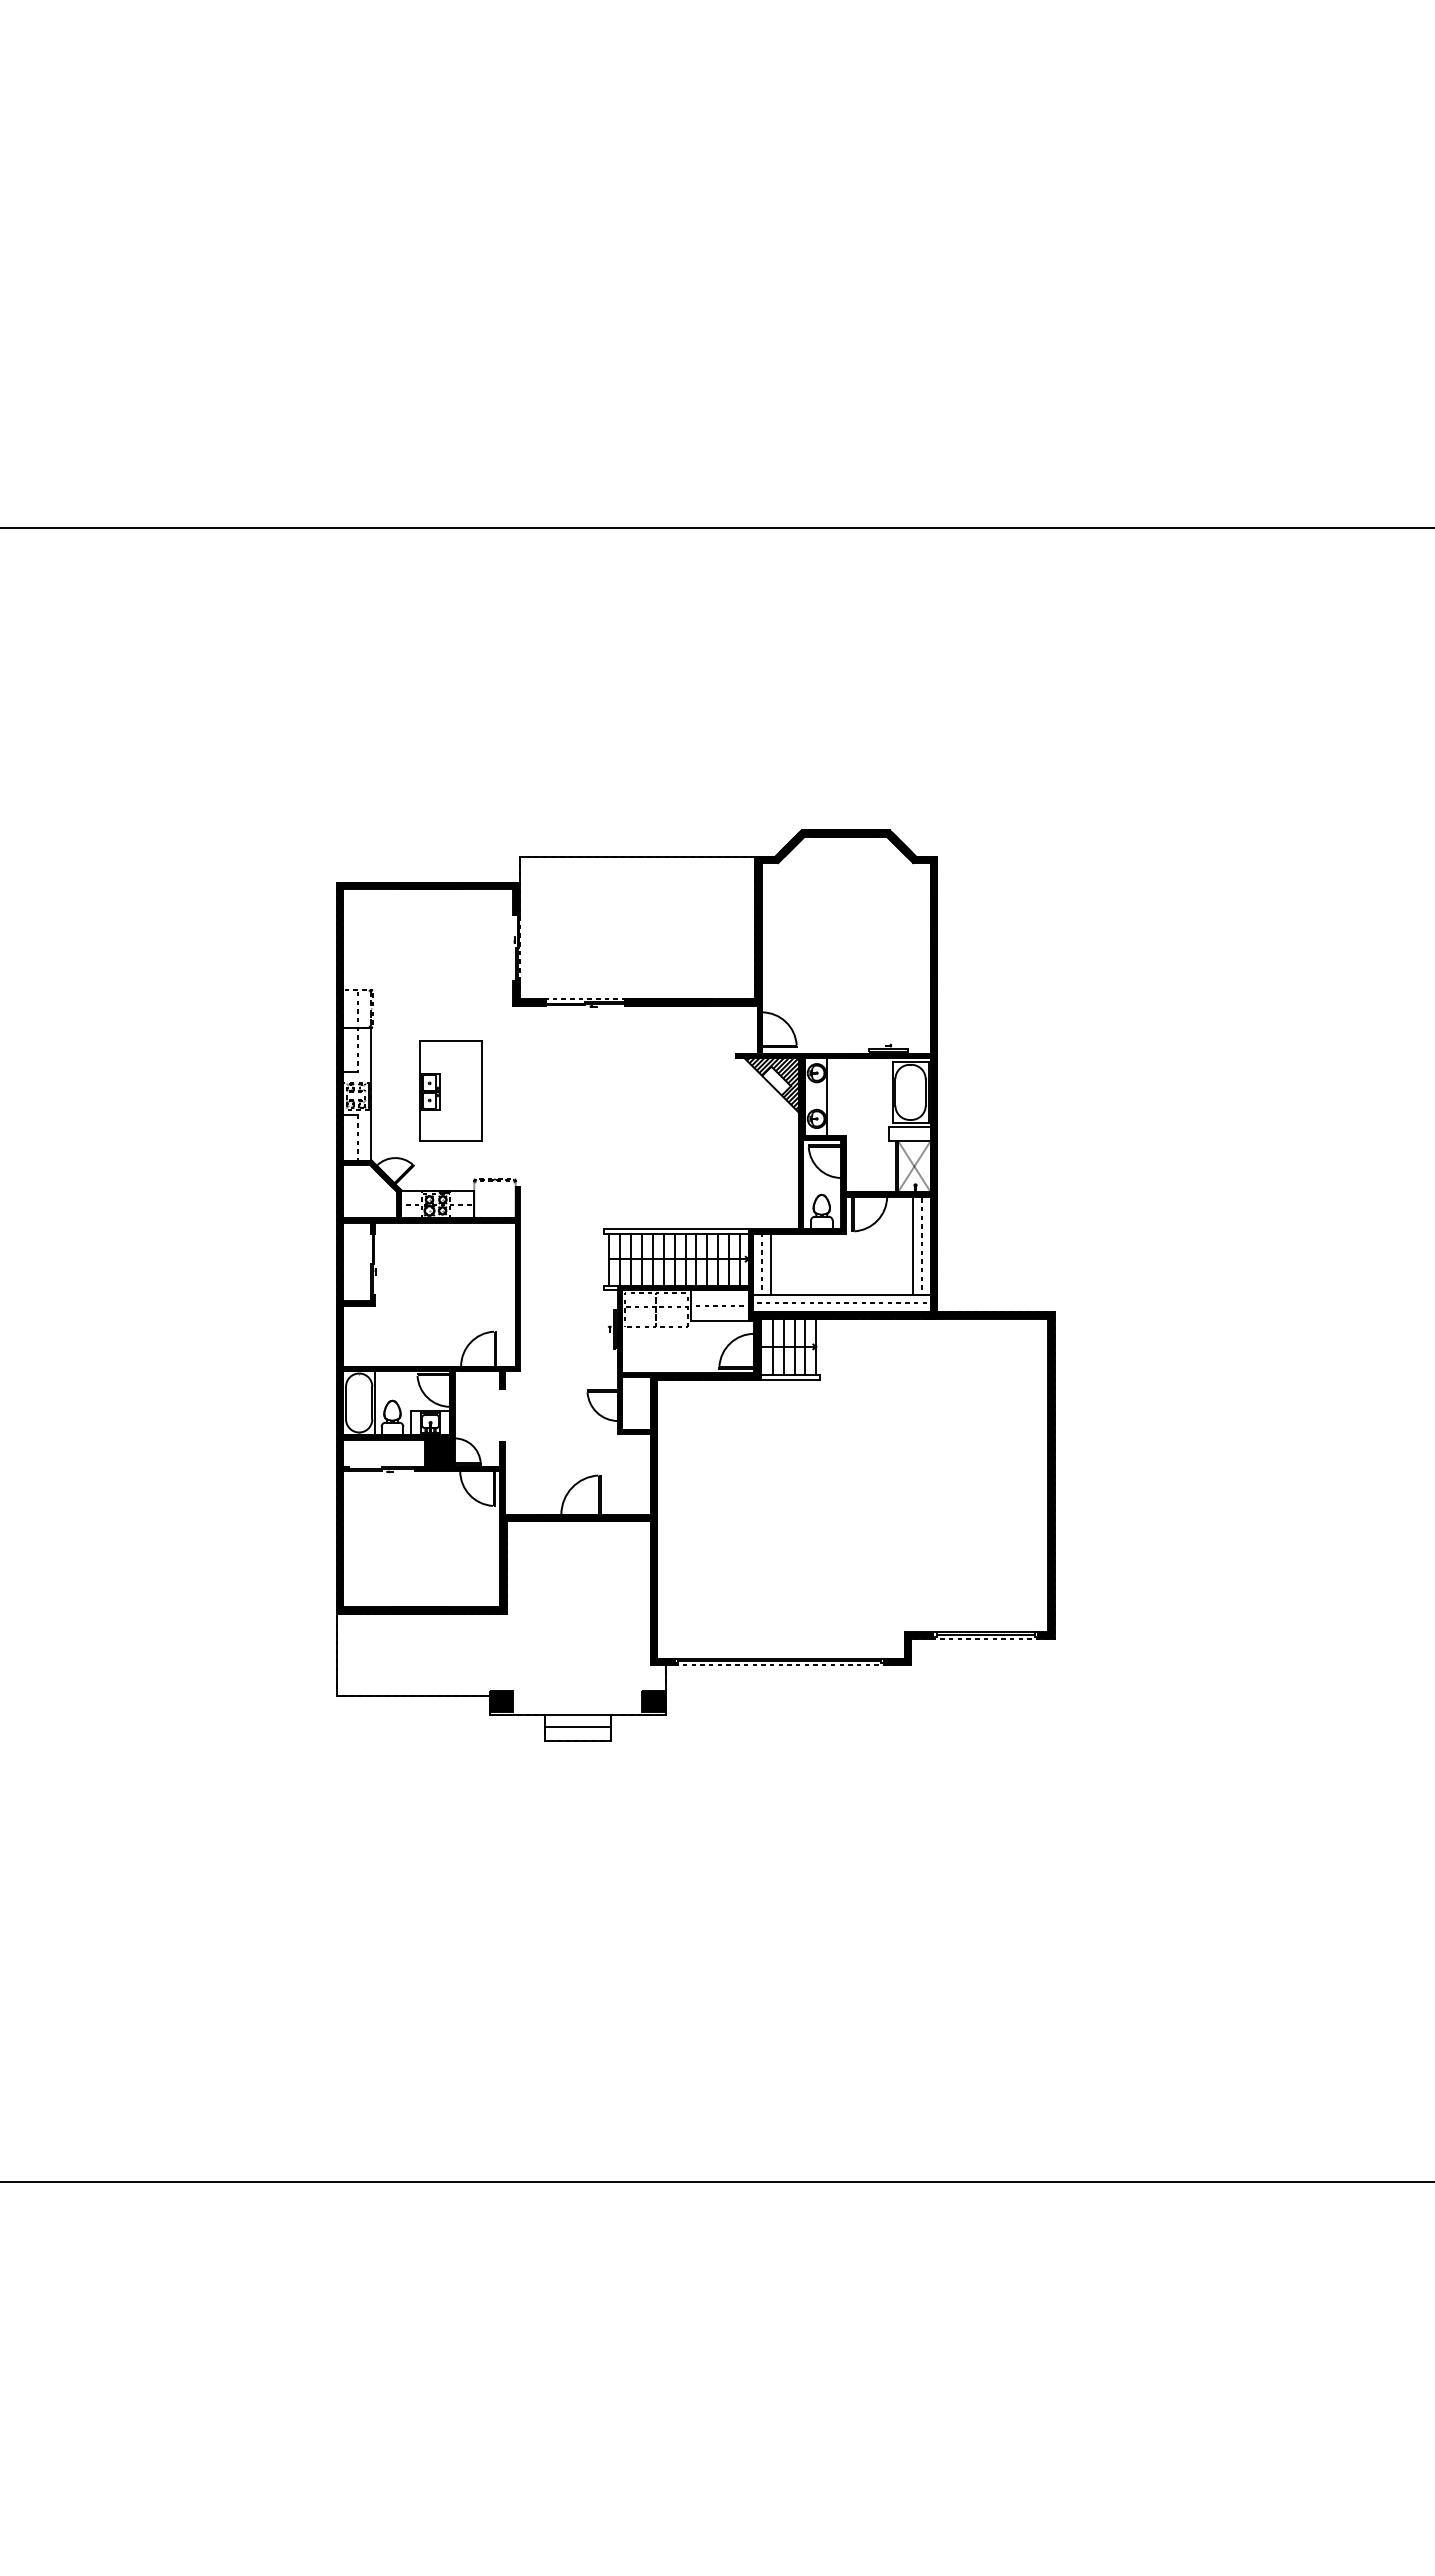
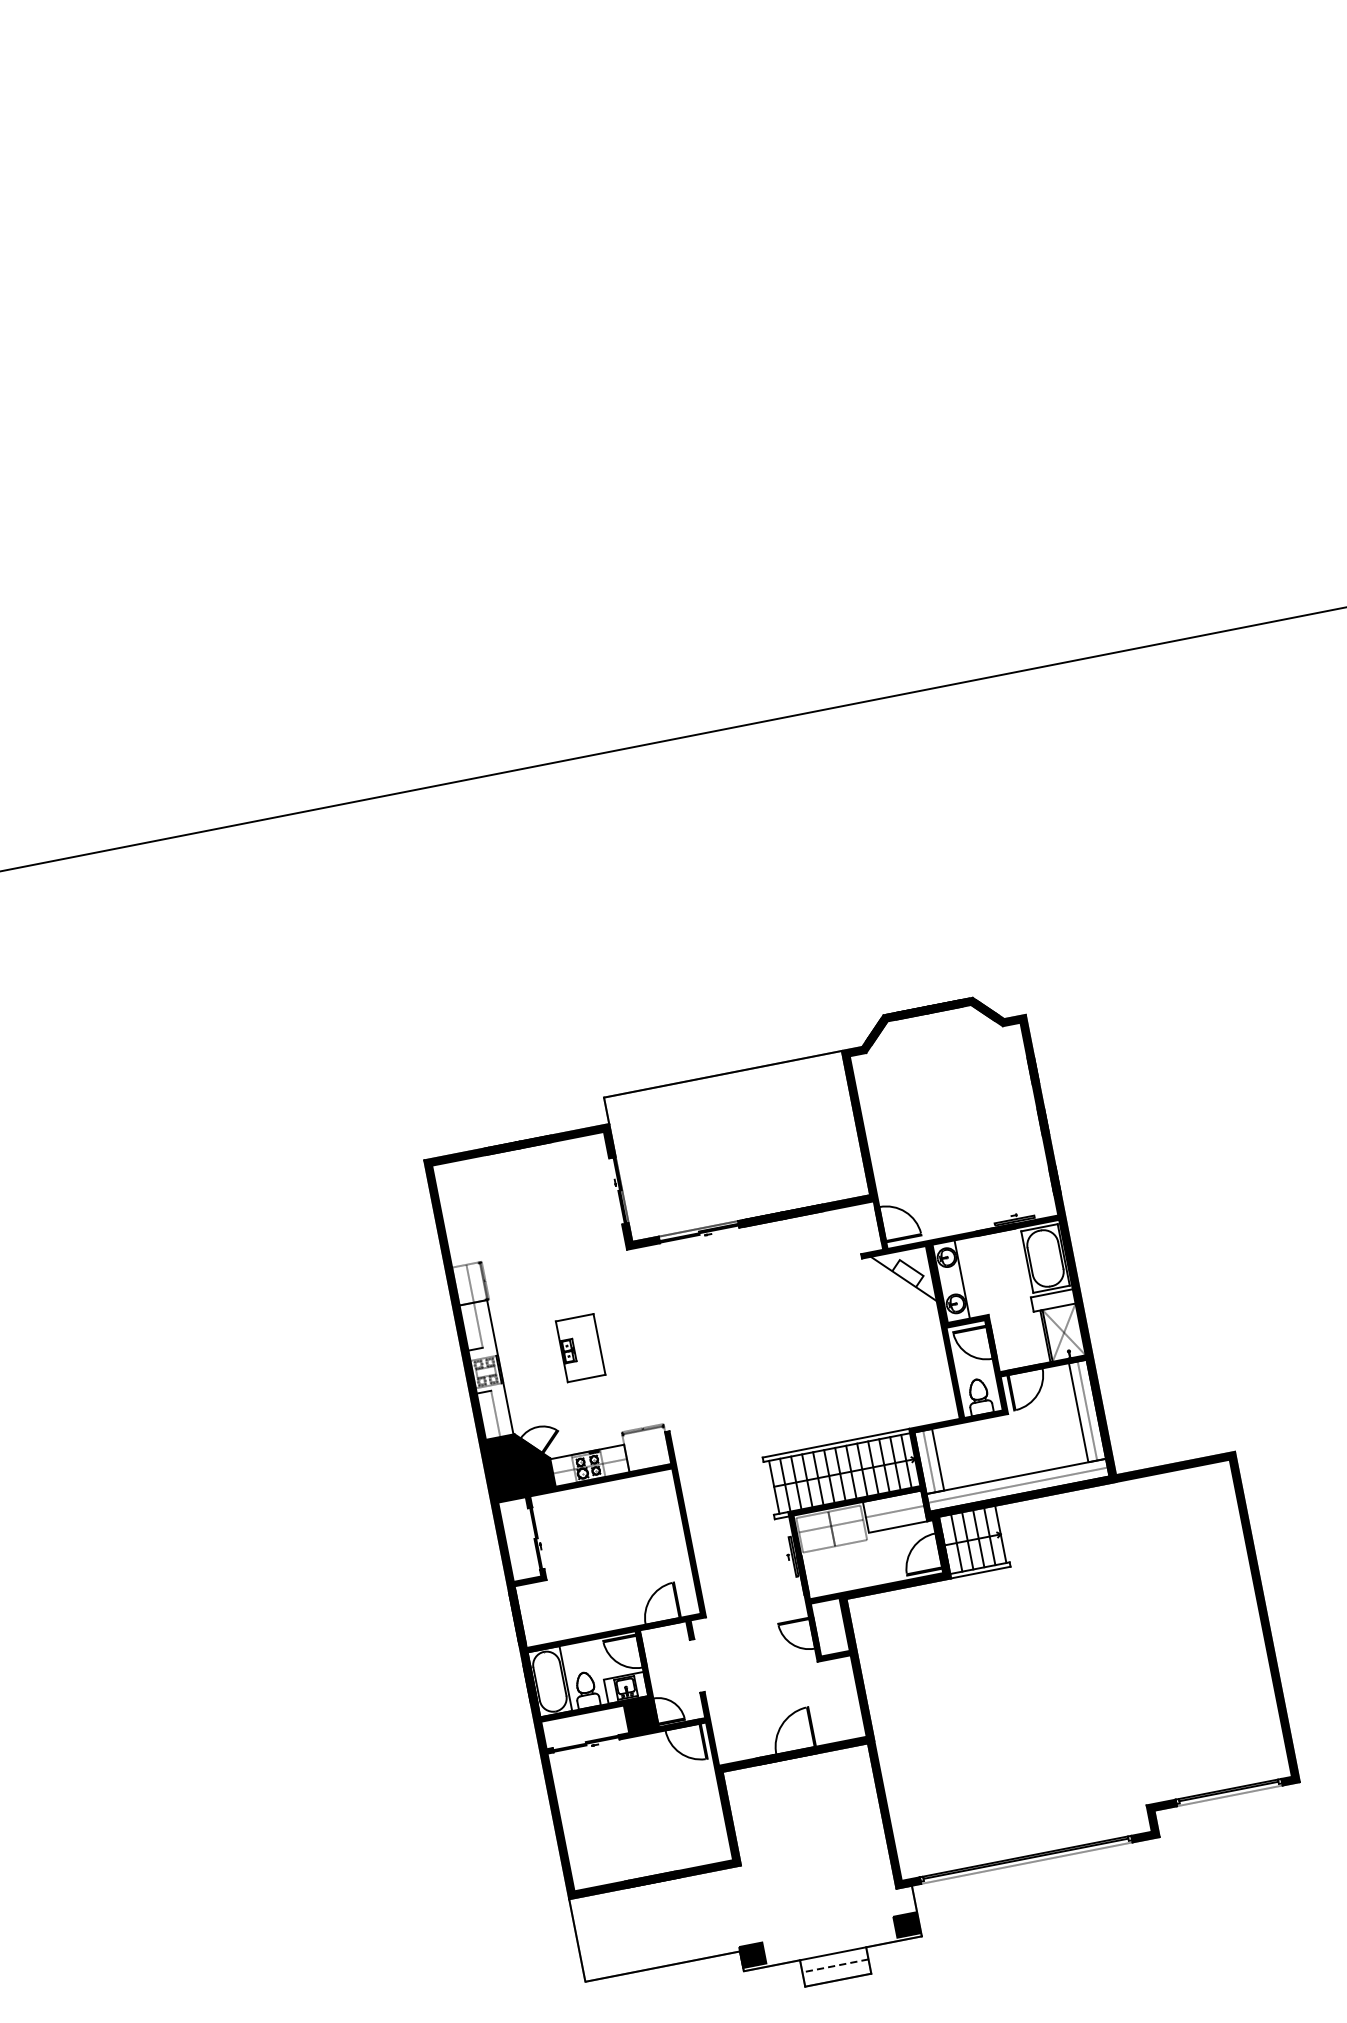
hatch: (771, 1085) -> (903, 1279), removed
part: (450, 1090) -> (580, 1347), size x0.6
line: (578, 1727) -> (835, 1966), solid -> dashed

